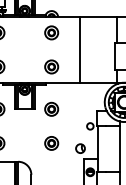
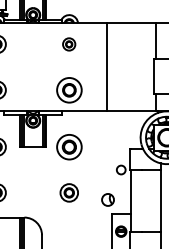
part: (51, 32) -> (68, 44), size x0.7
part: (51, 66) -> (68, 89), size x1.4
part: (51, 108) -> (68, 146), size x1.4

